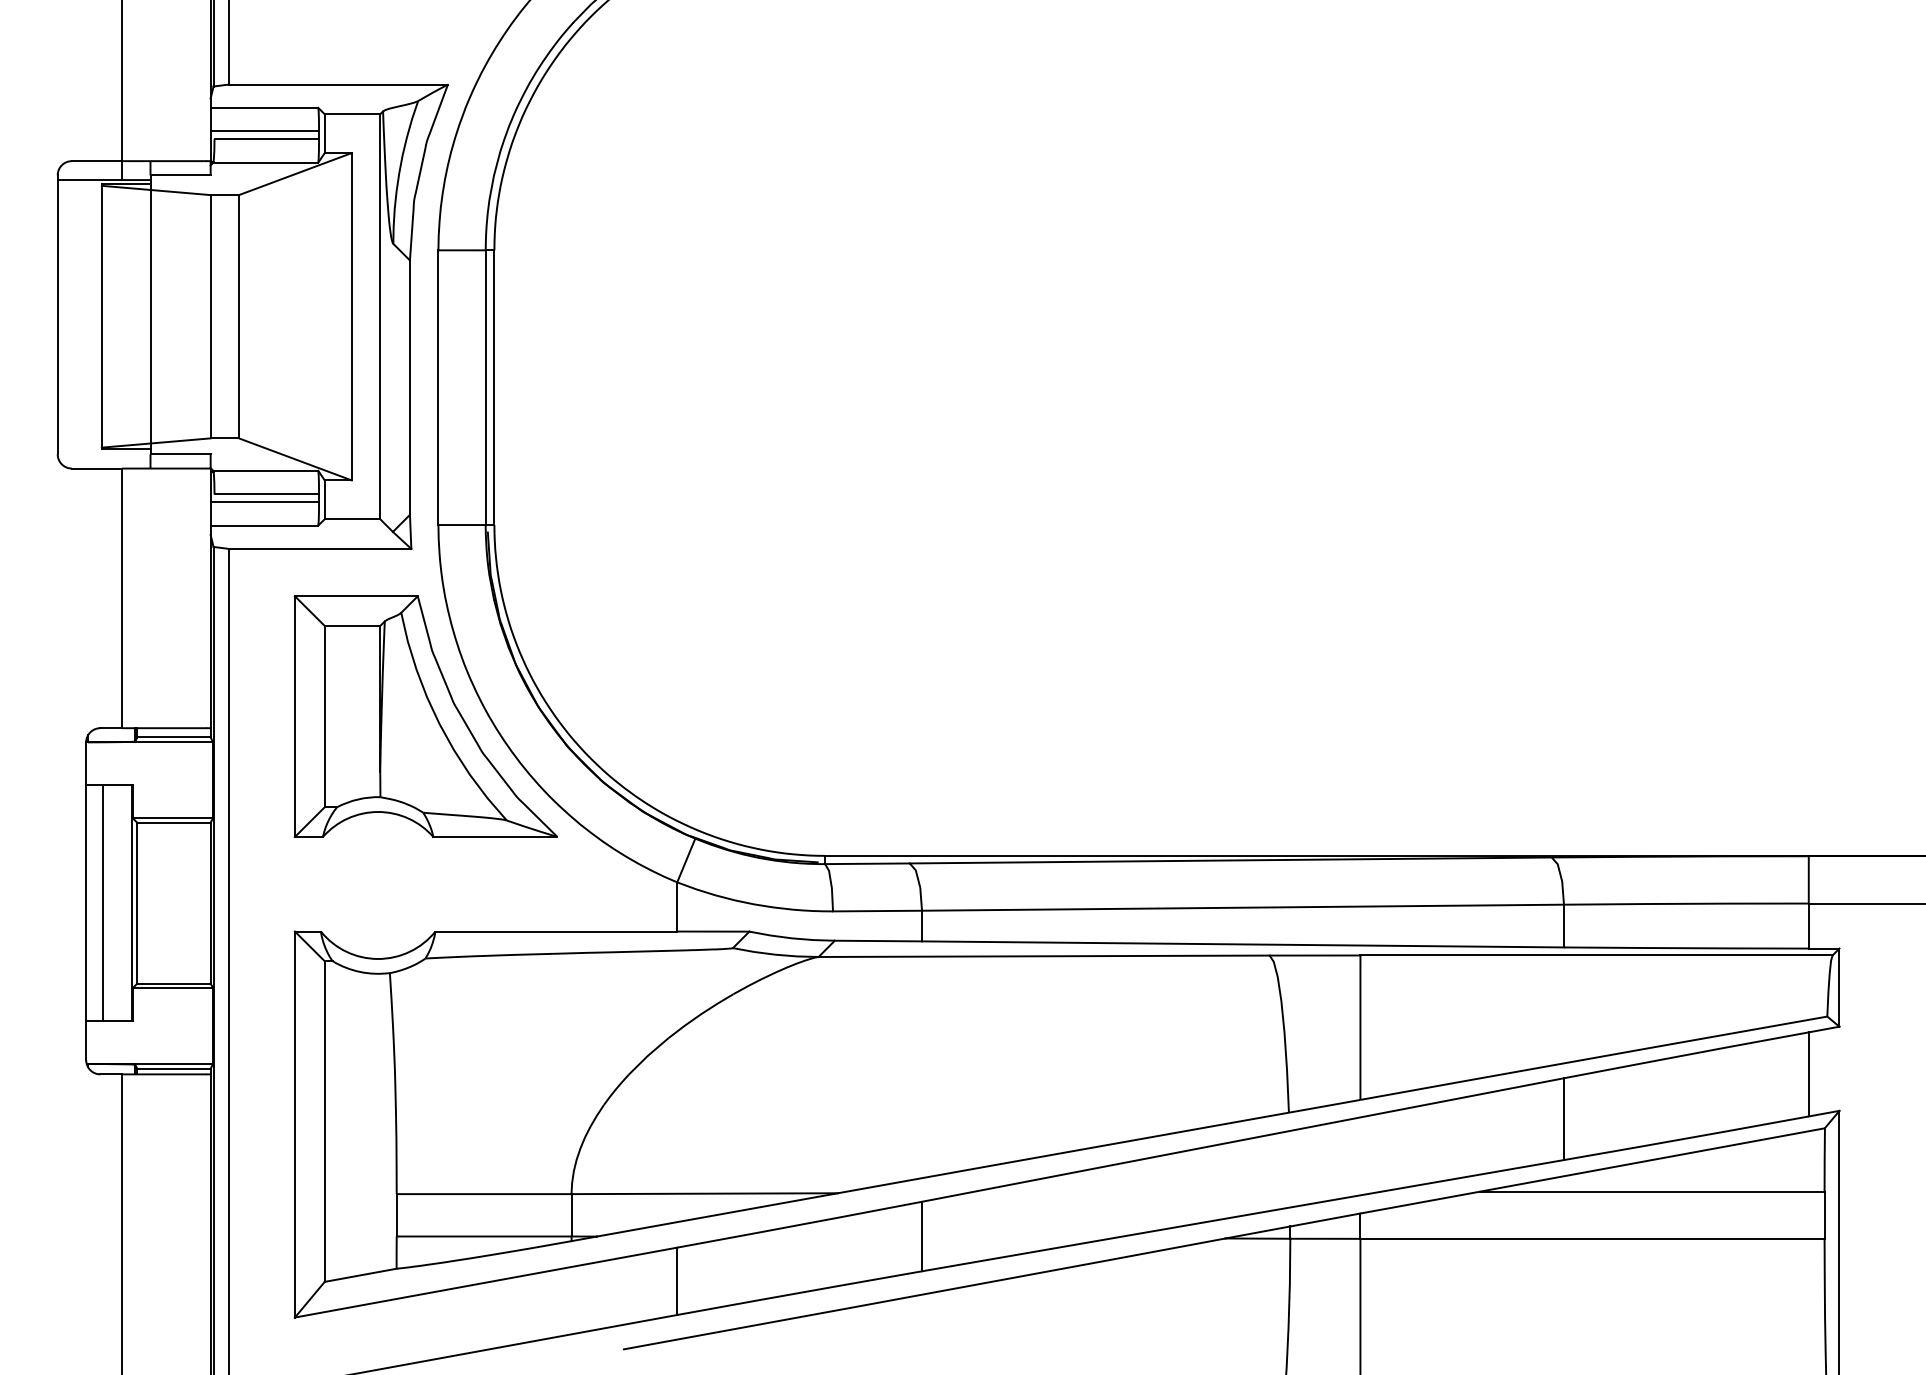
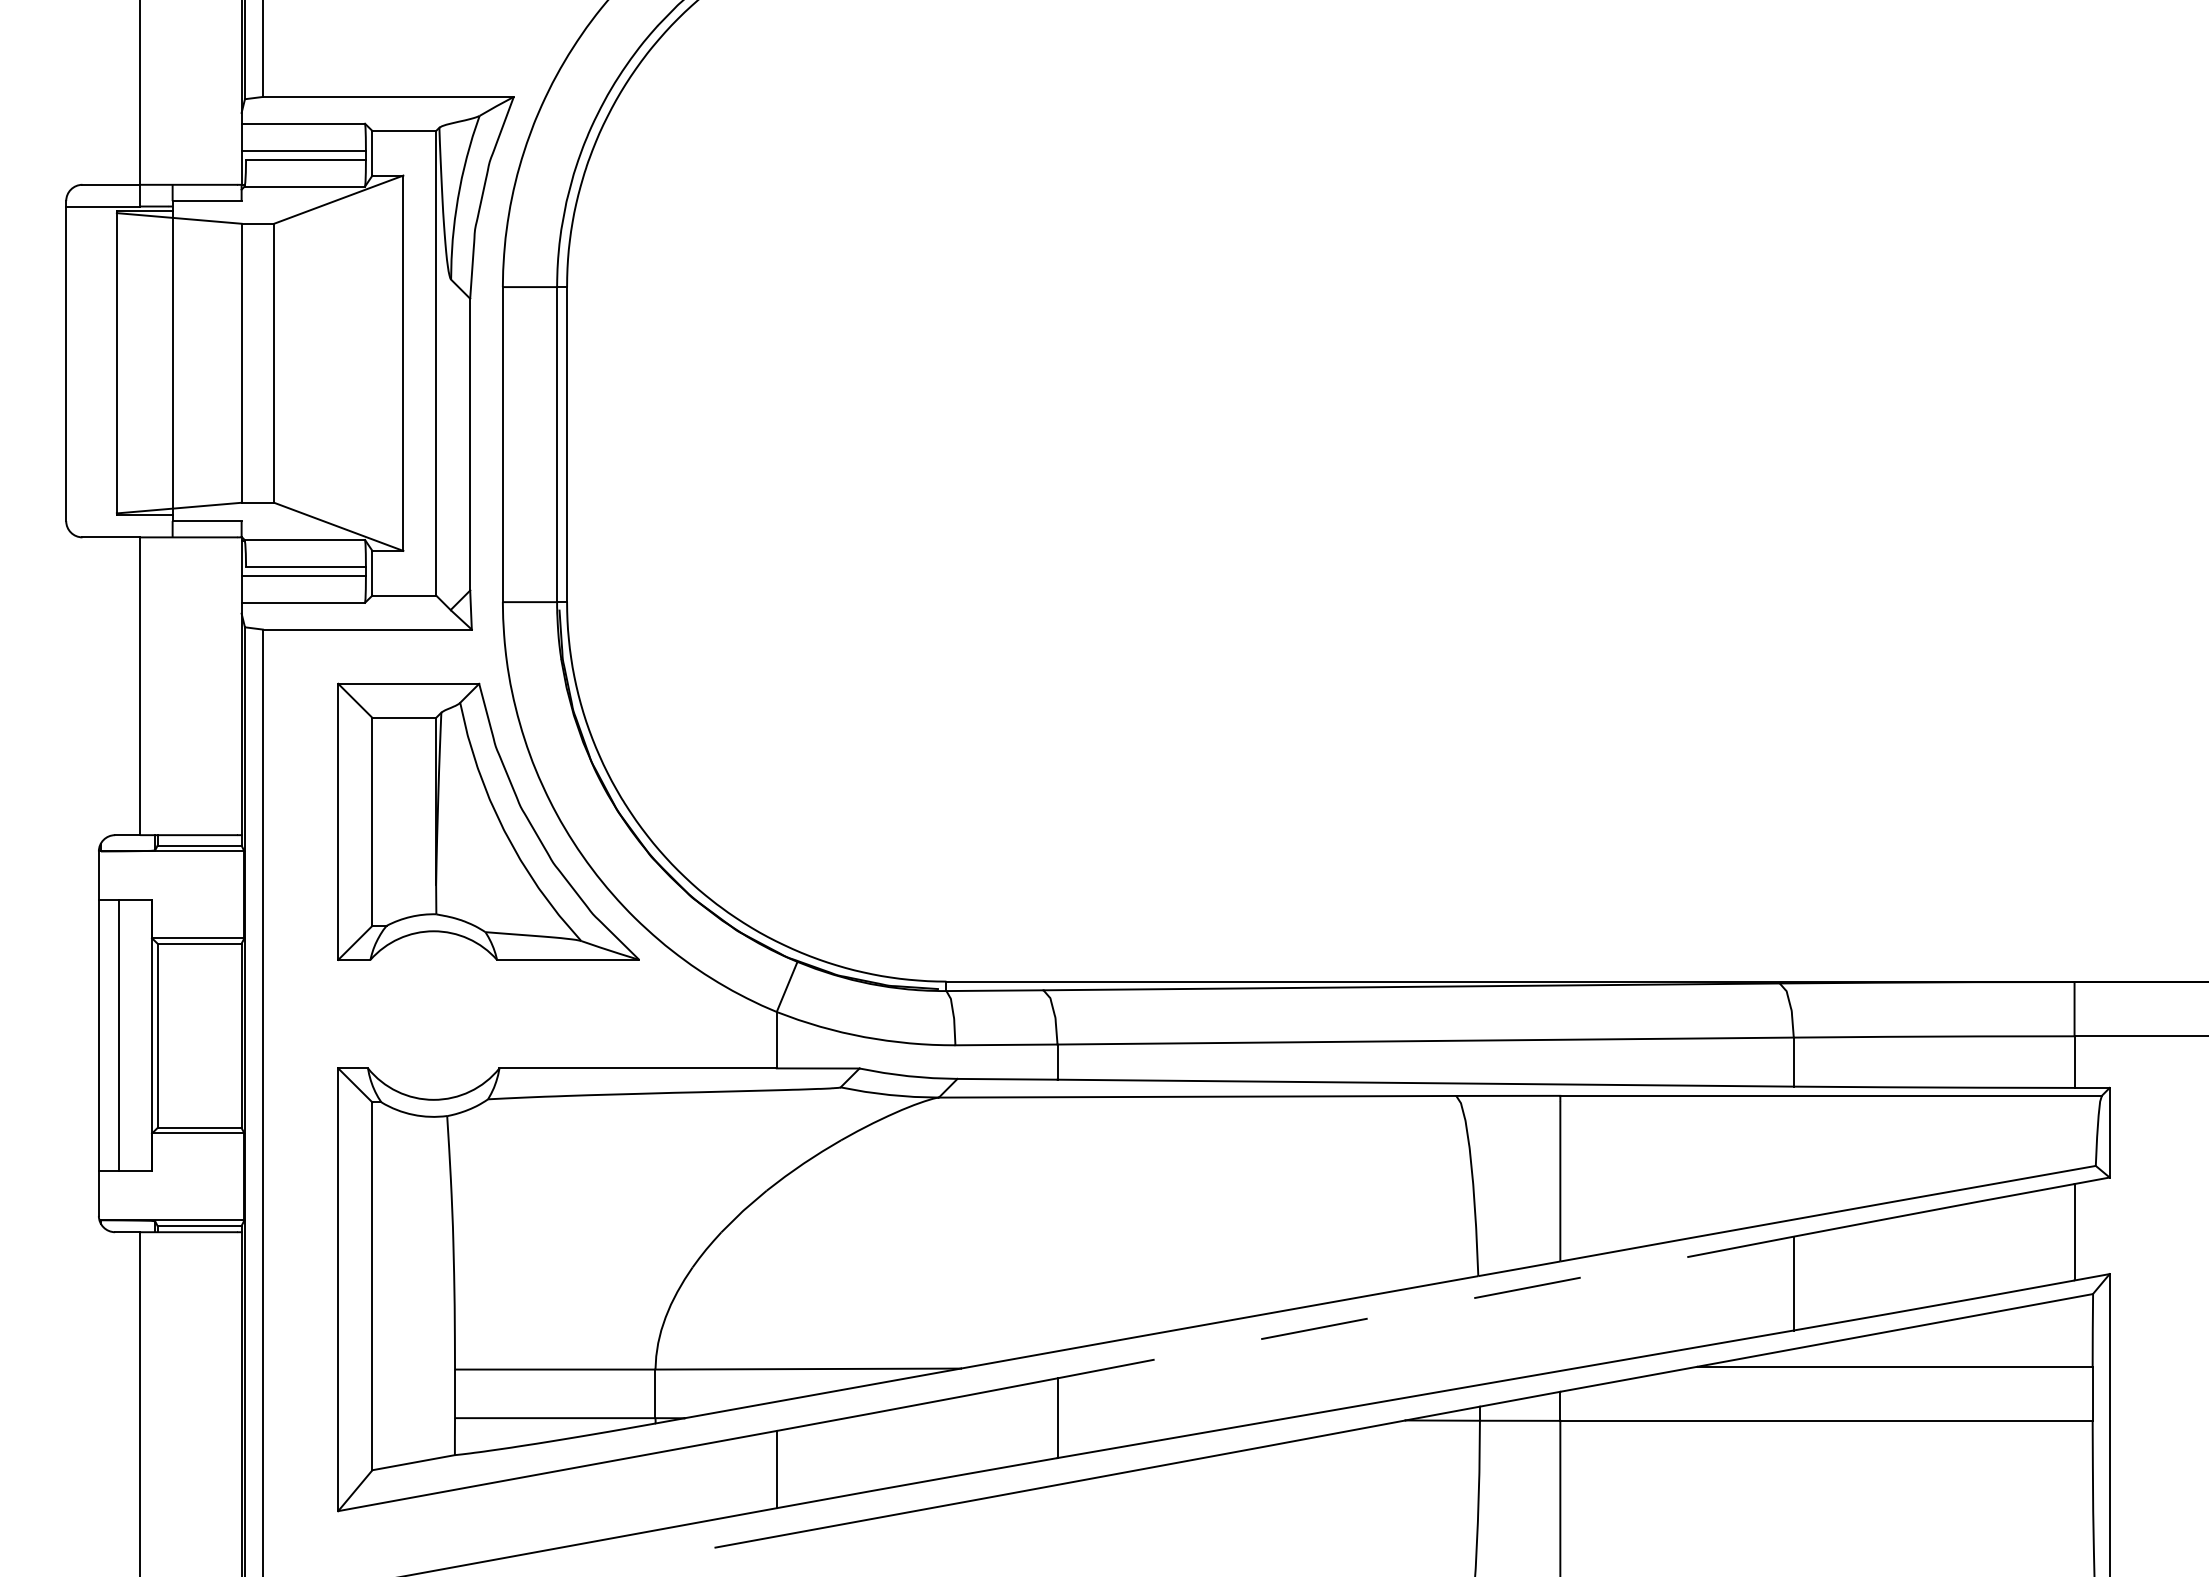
line: (1242, 1140) -> (1425, 1307), solid -> dashed

